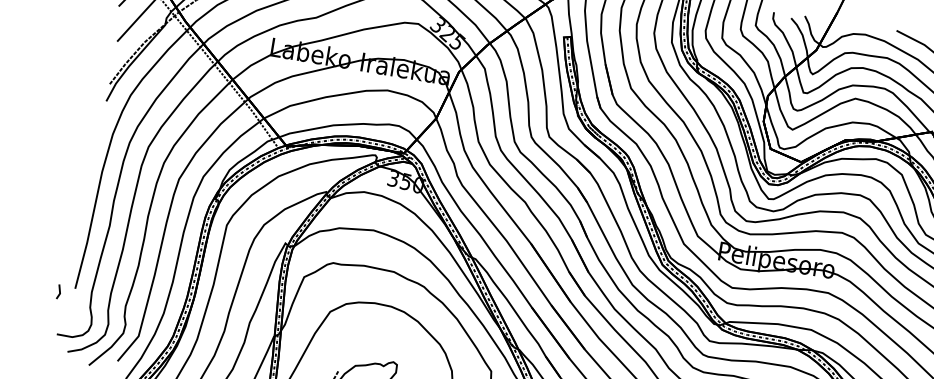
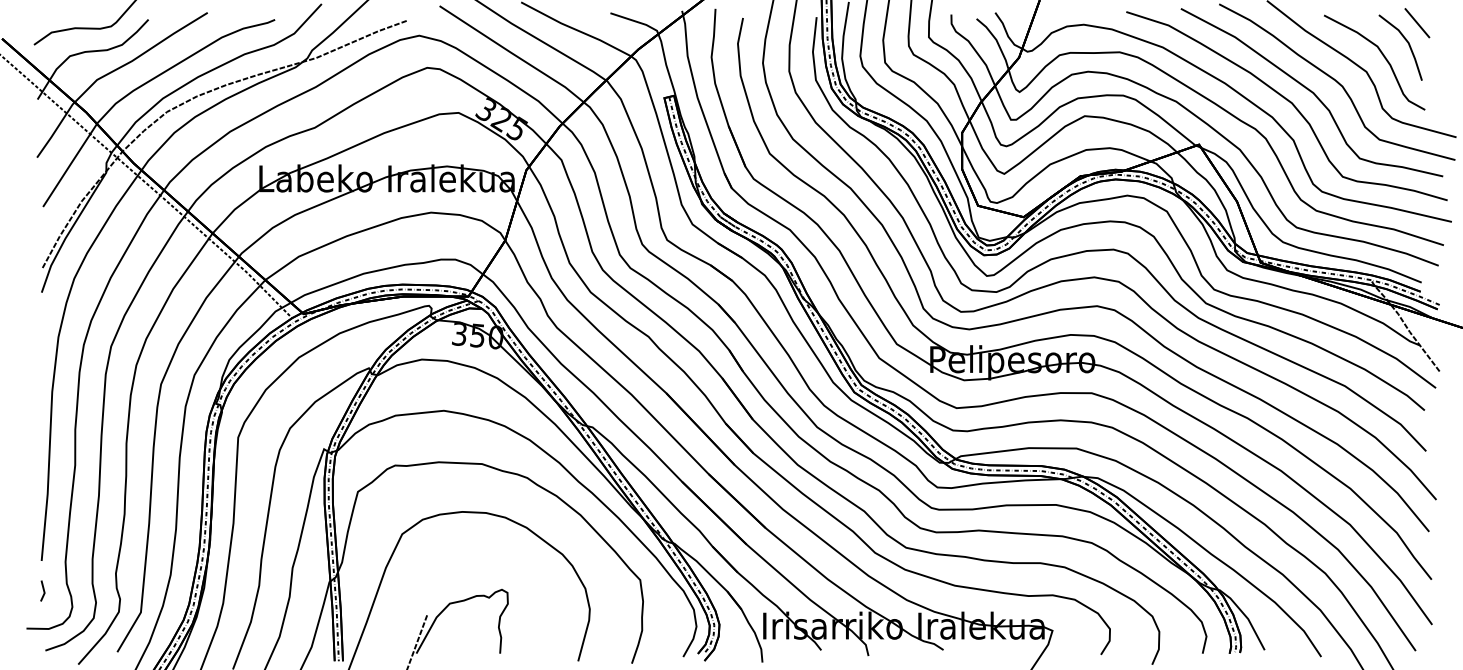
line: (59, 290) -> (42, 589), moved

